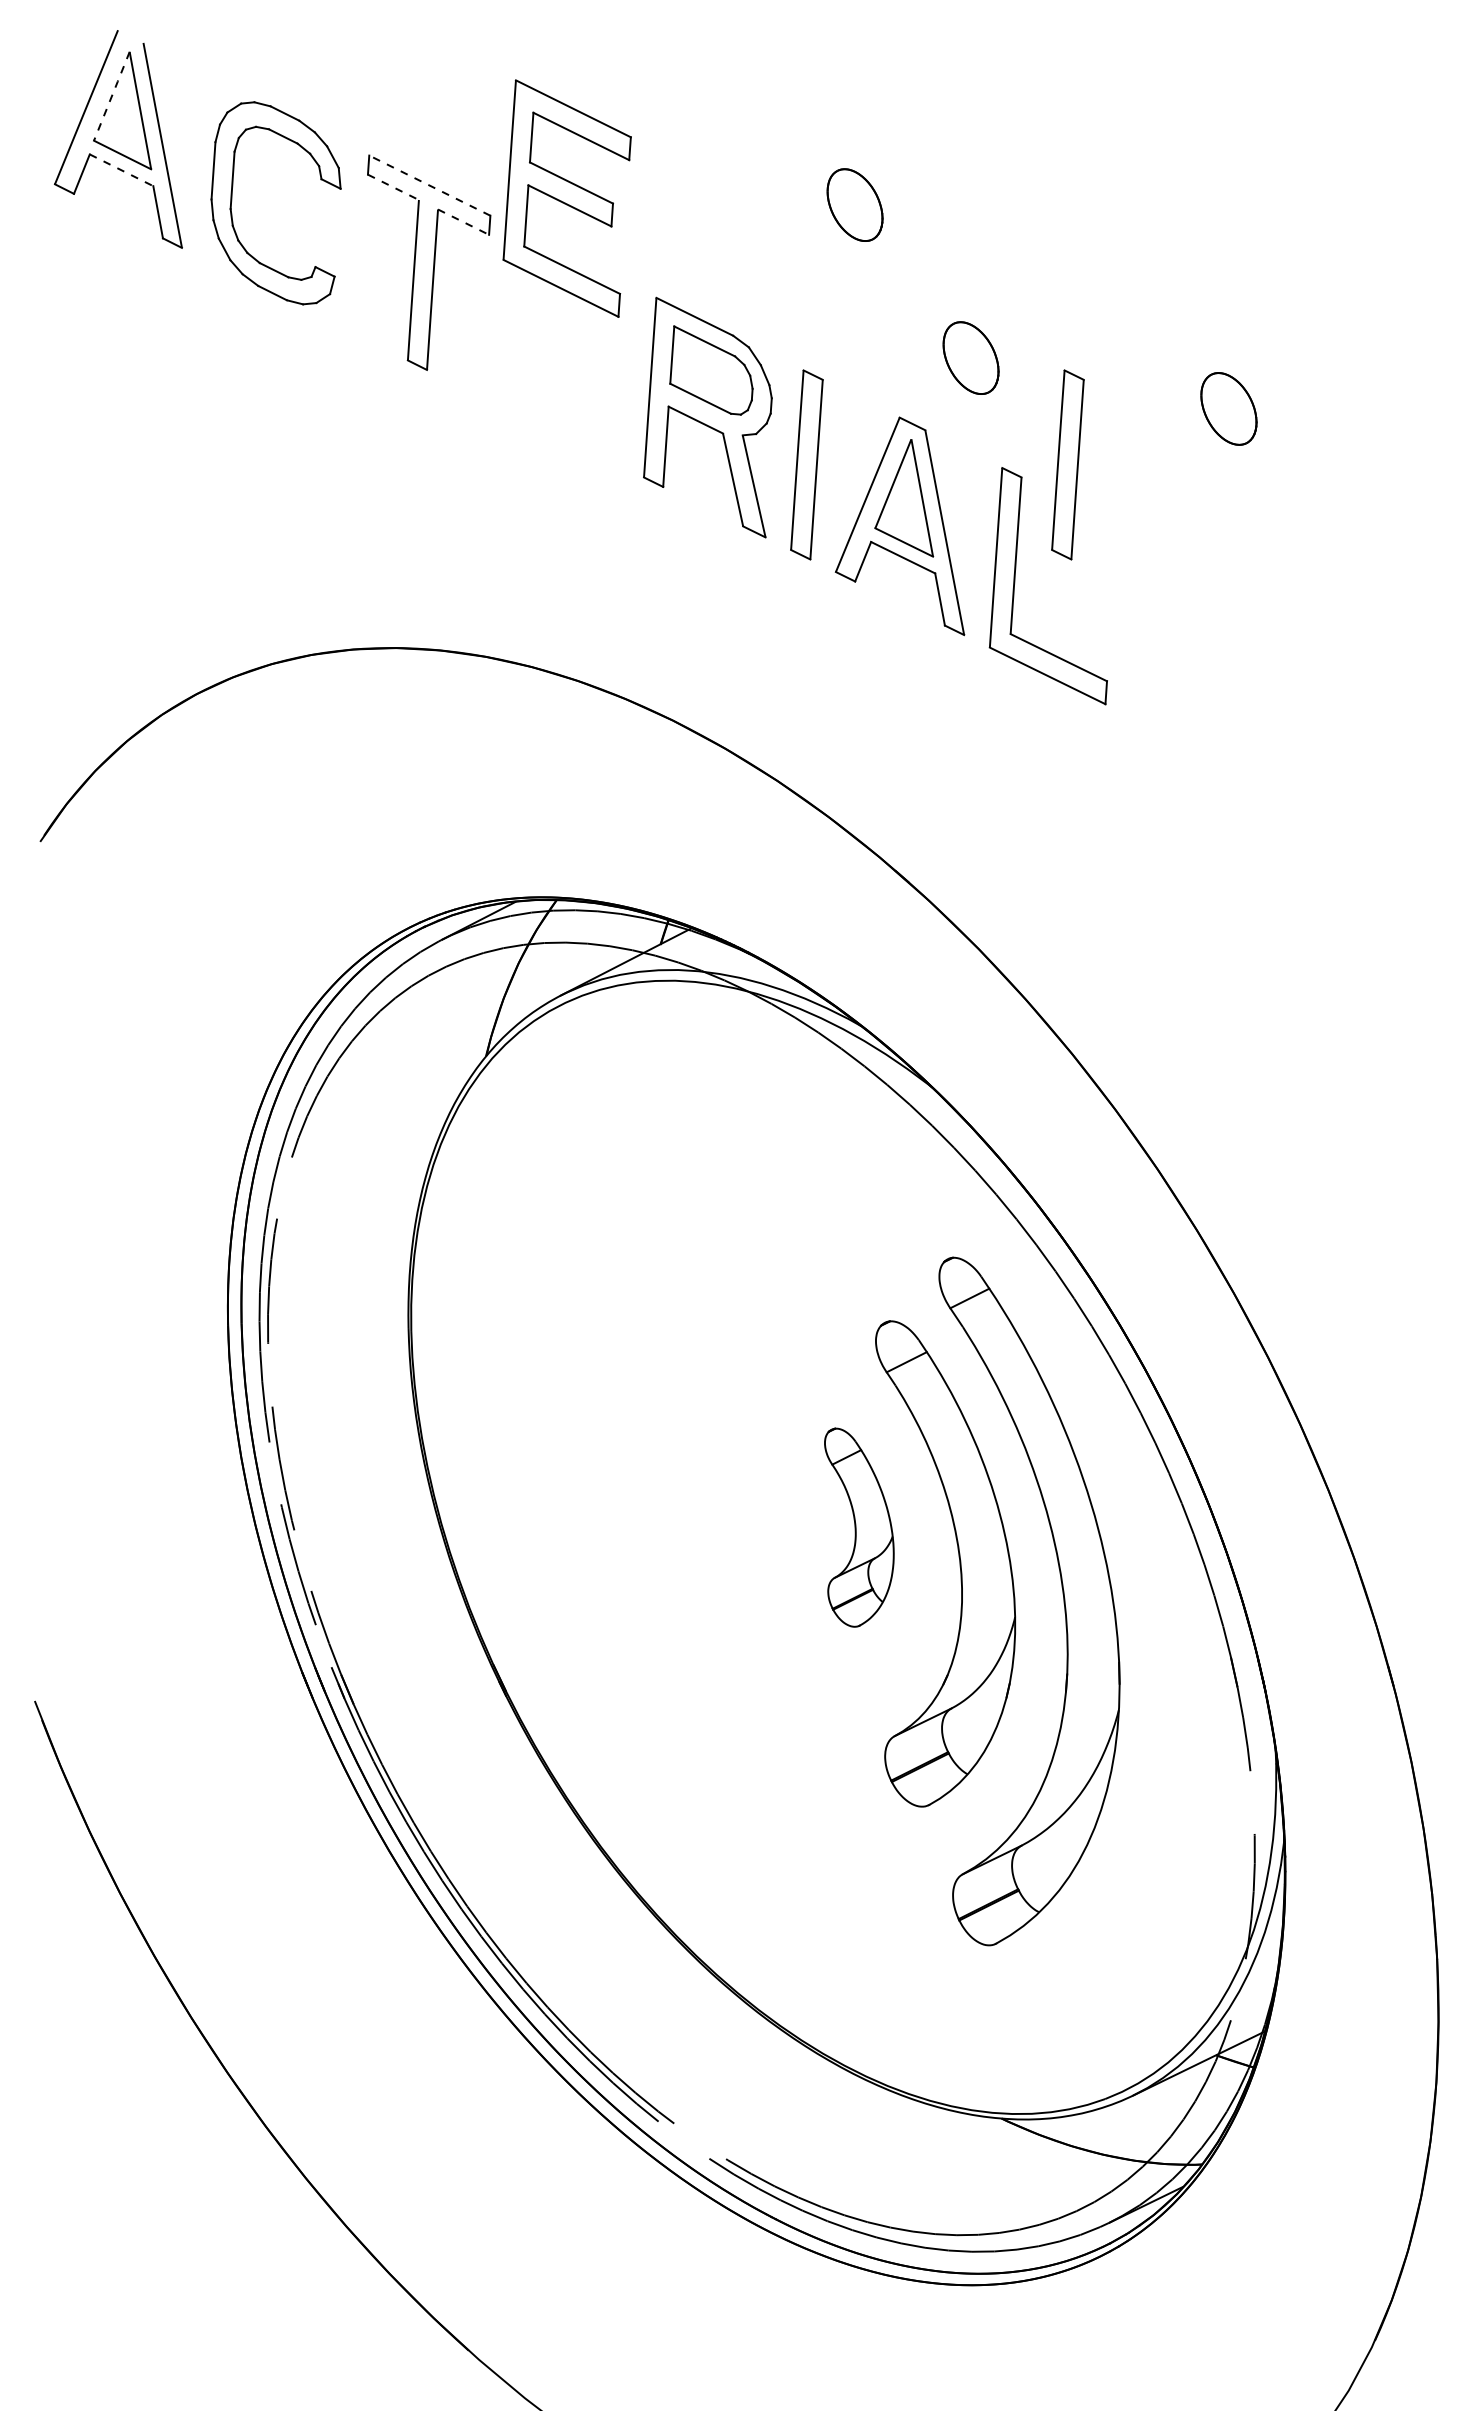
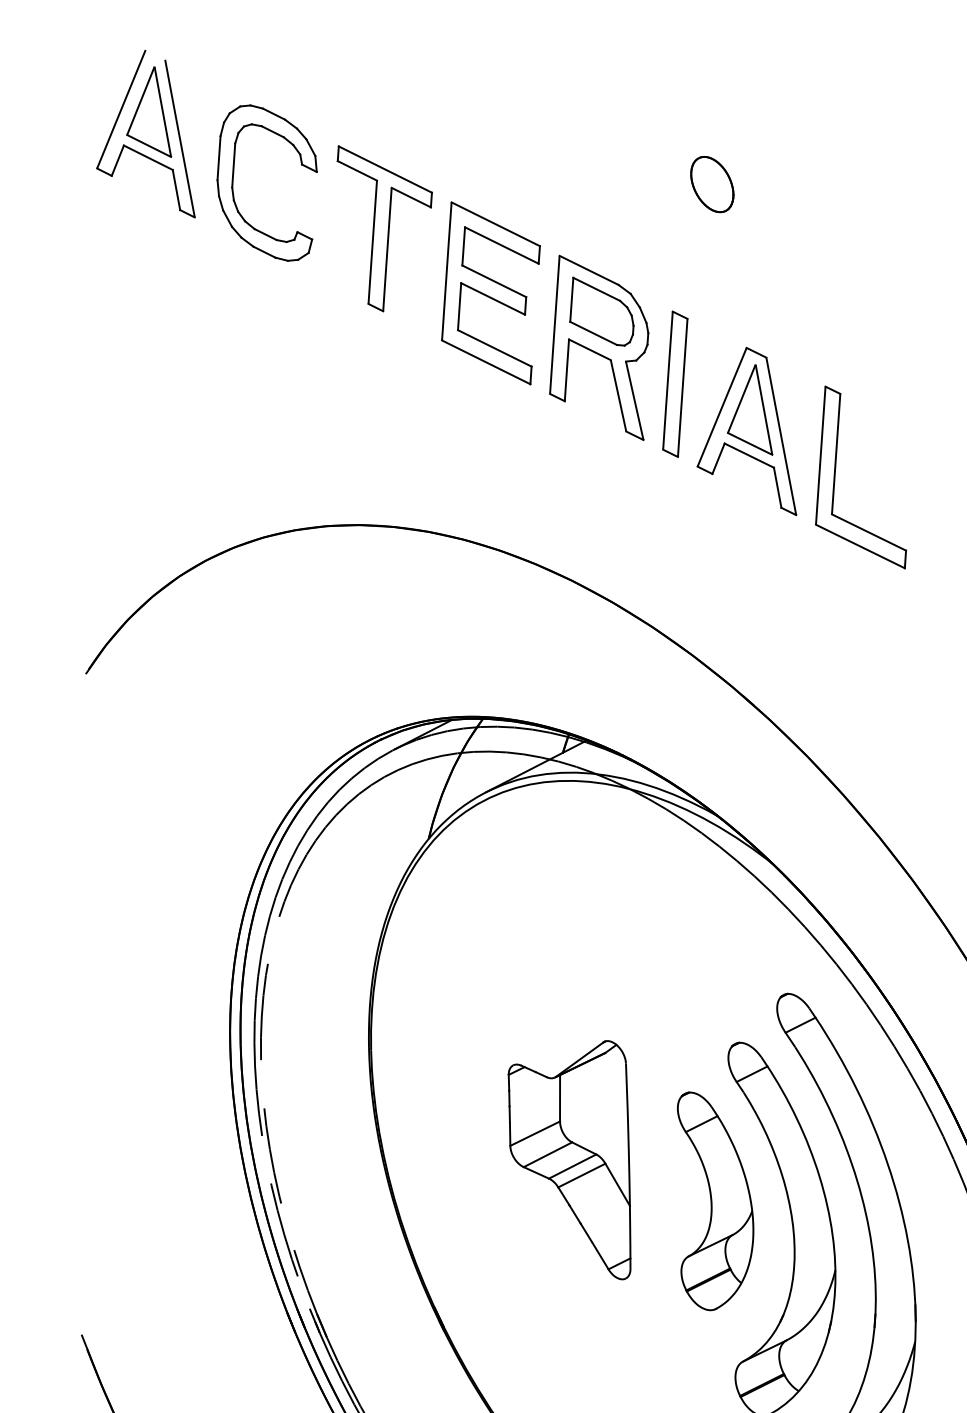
line: (111, 96) -> (140, 101), dashed -> solid
line: (121, 170) -> (148, 157), dashed -> solid
line: (429, 185) -> (385, 169), dashed -> solid
line: (393, 187) -> (357, 170), dashed -> solid
part: (566, 198) -> (490, 293), moved
line: (464, 222) -> (412, 197), dashed -> solid
part: (970, 357) -> (801, 301), removed
part: (1067, 464) -> (875, 383), removed
part: (669, 1473) -> (569, 1159), added
part: (859, 1527) -> (715, 1201), size x1.43

